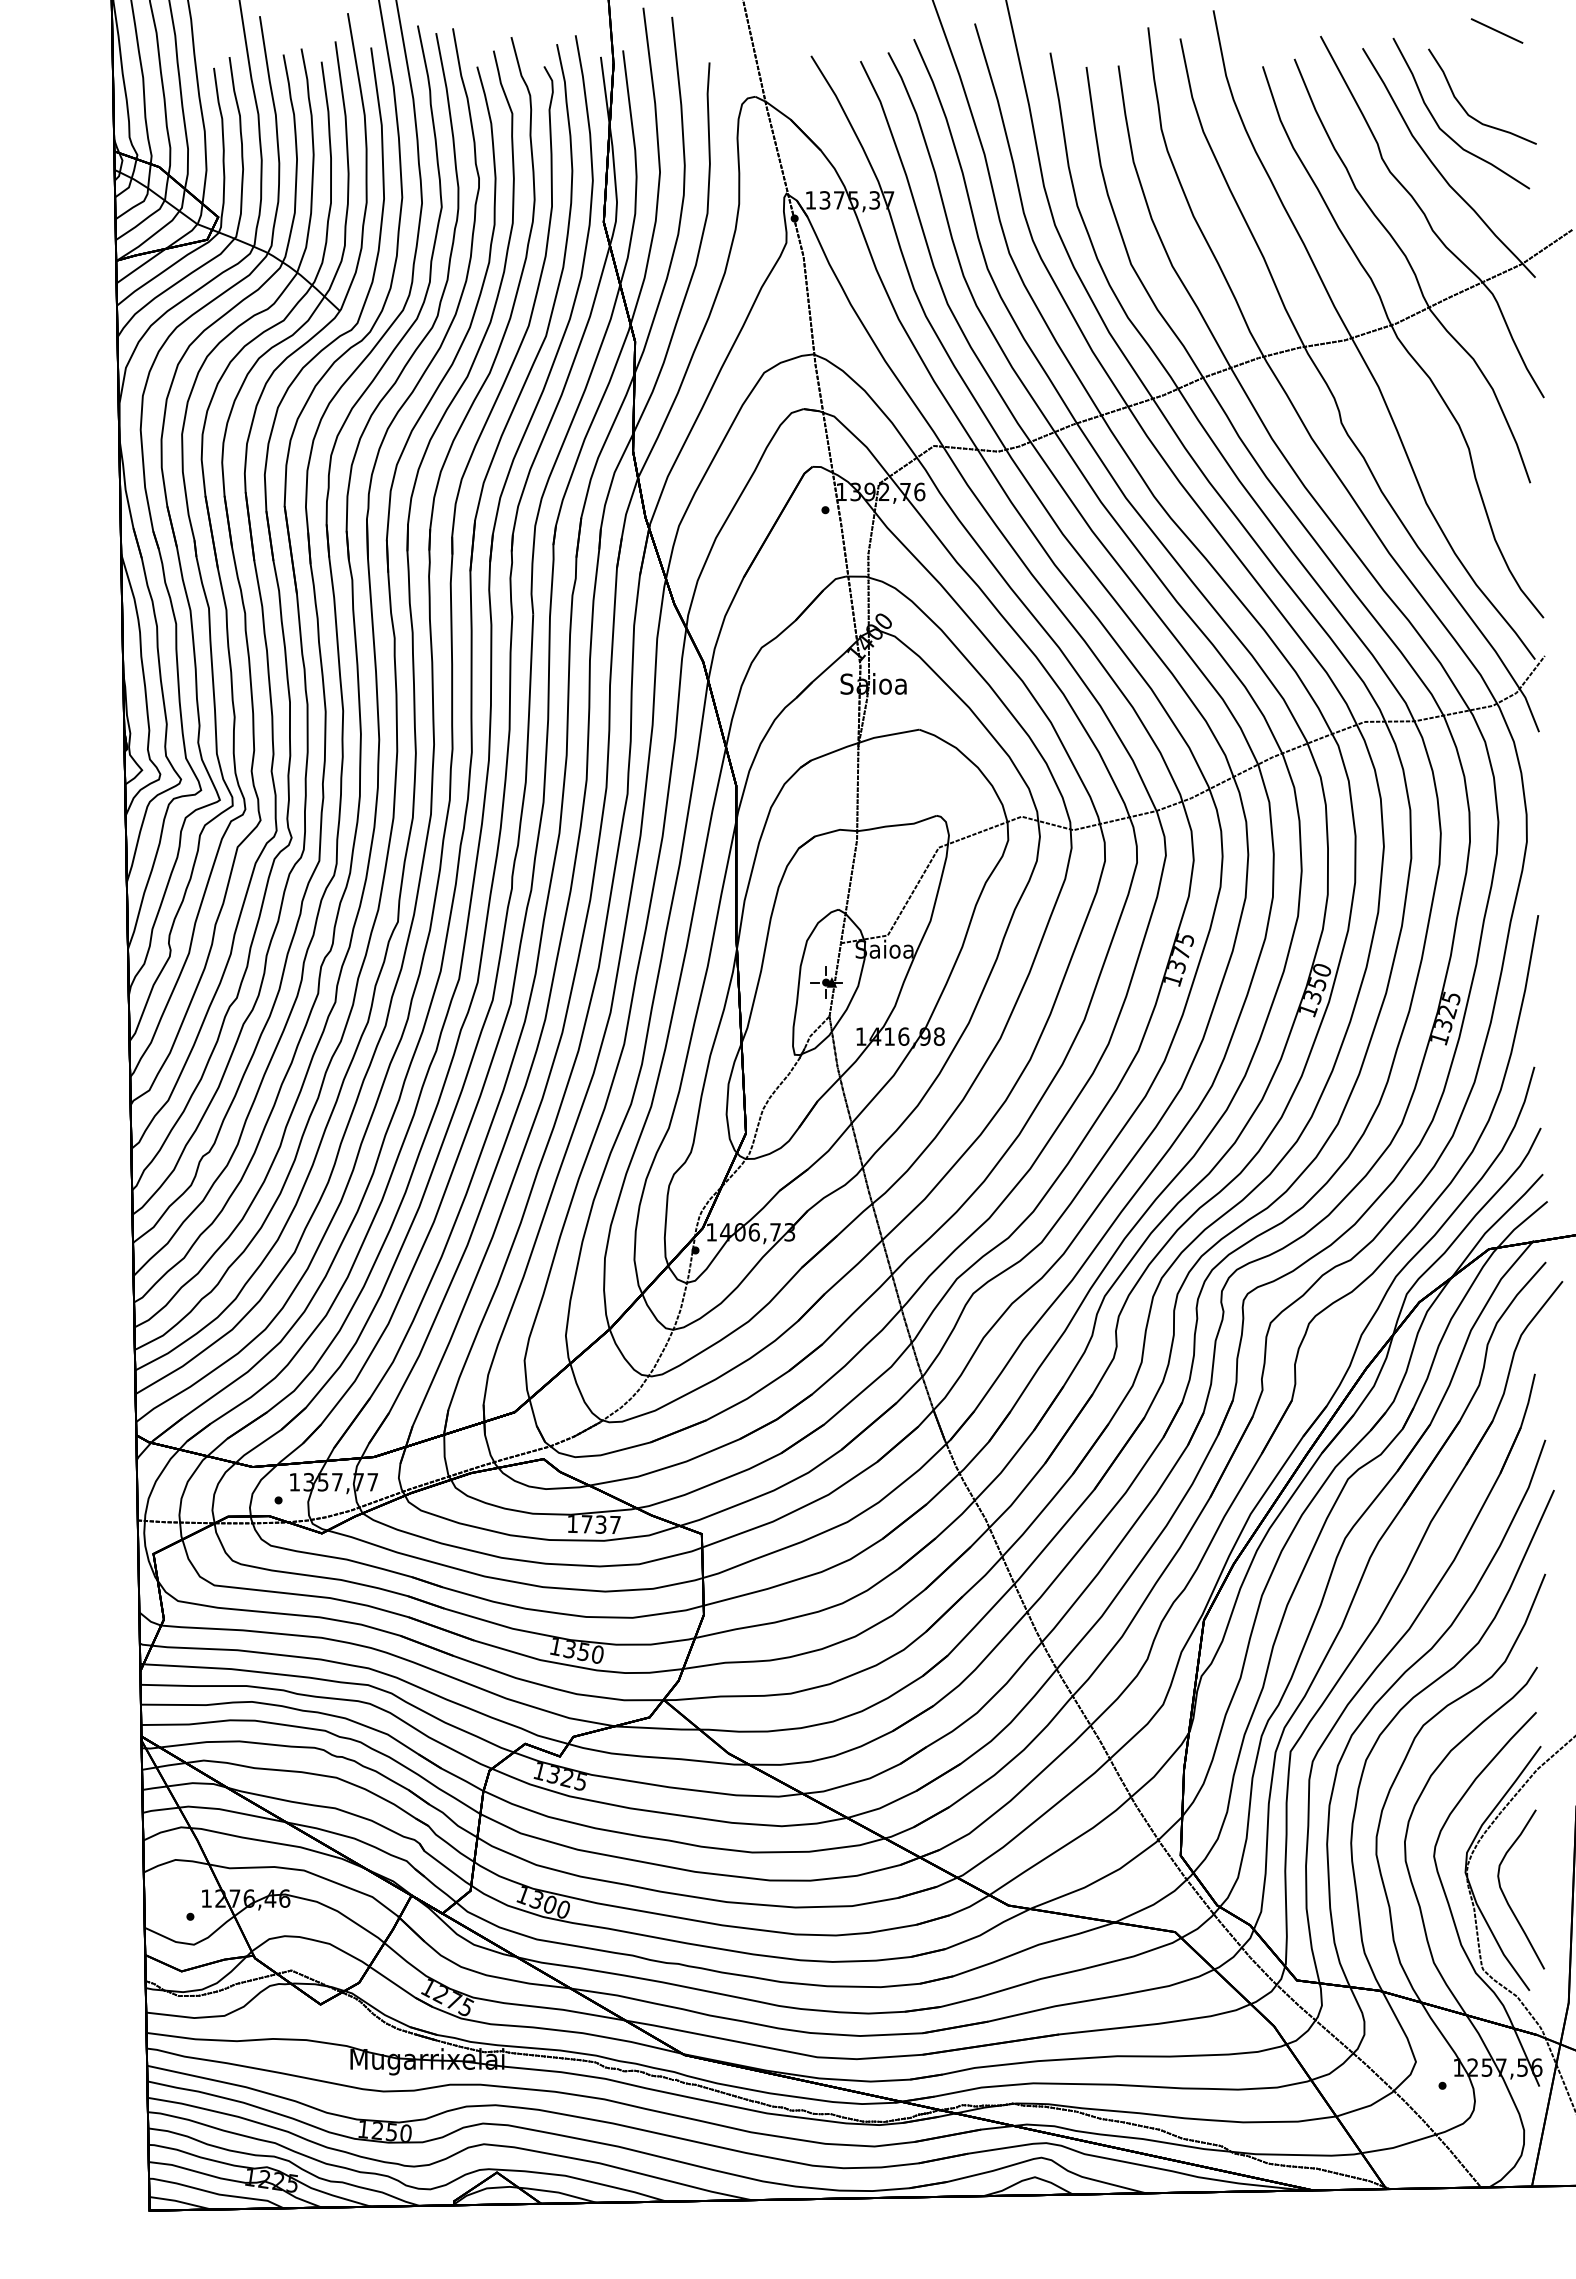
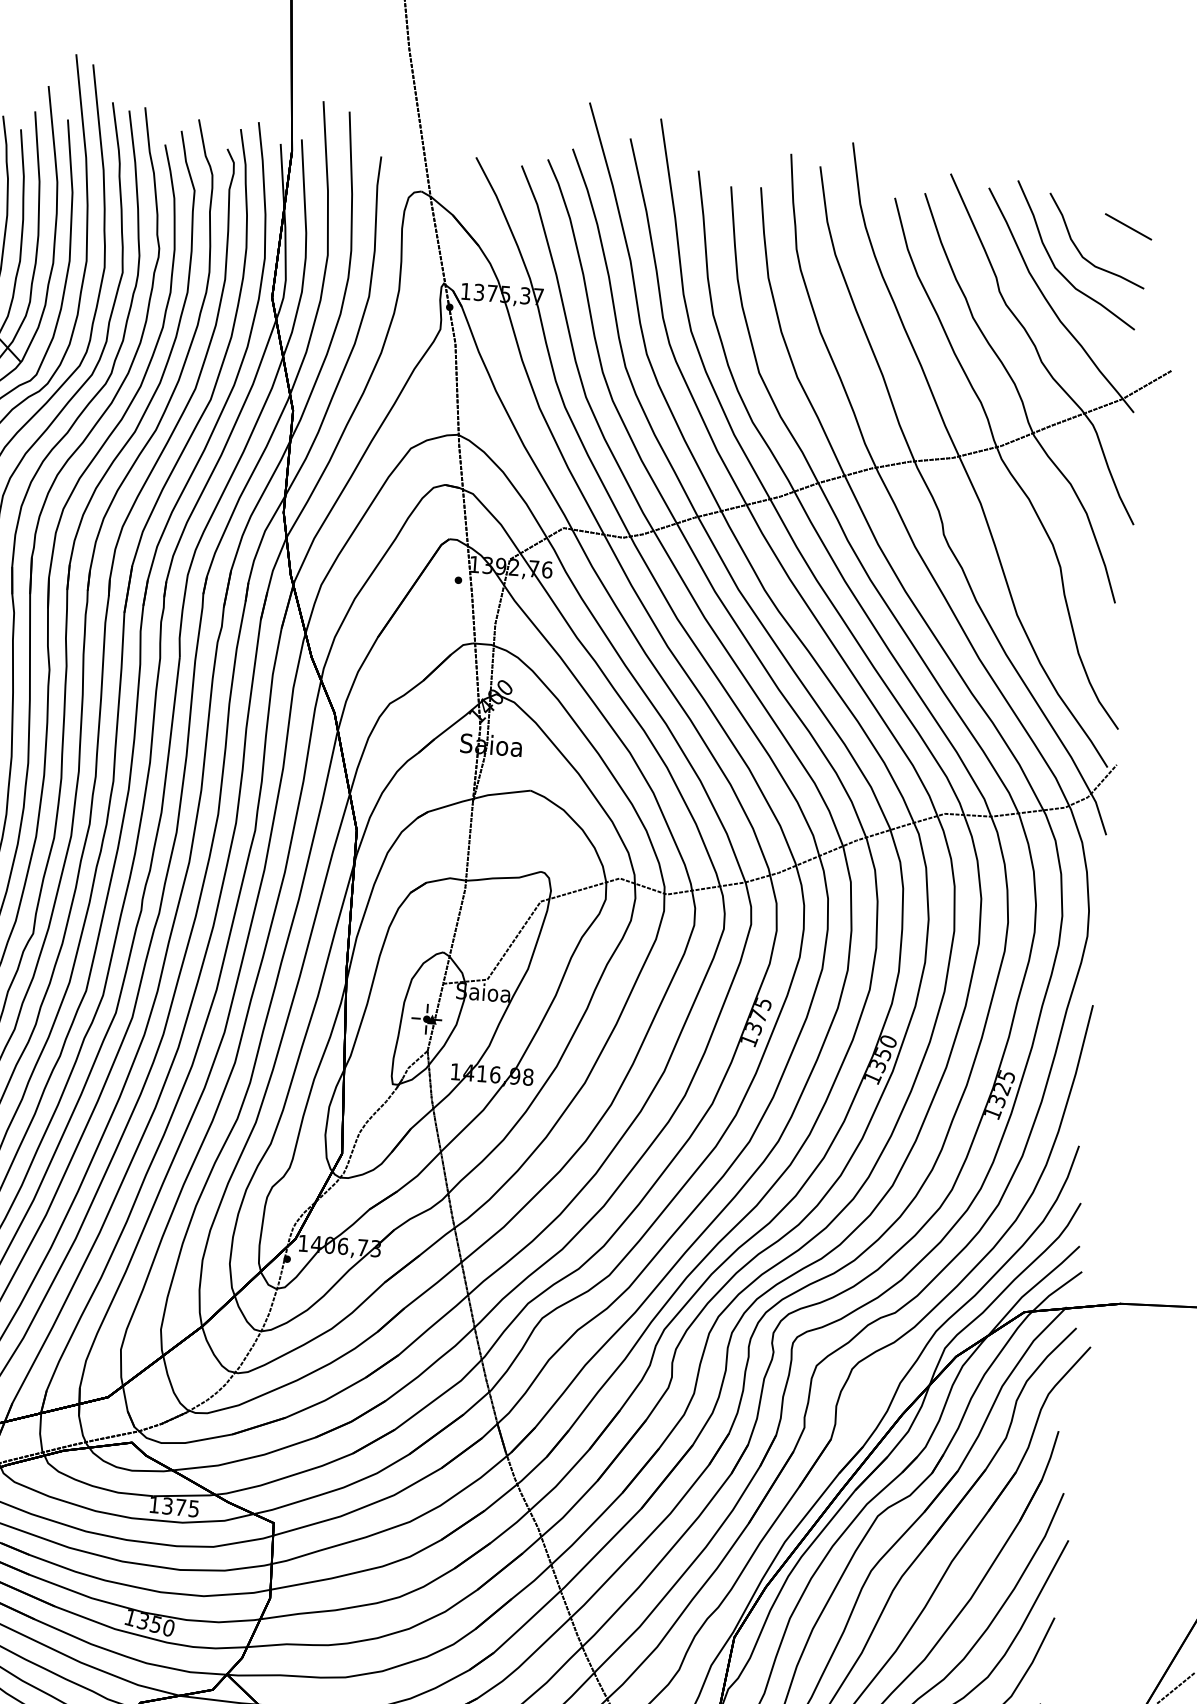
line: (1496, 30) -> (1128, 226), moved
text: (600, 1524) -> (180, 1507), 1737 -> 1375

